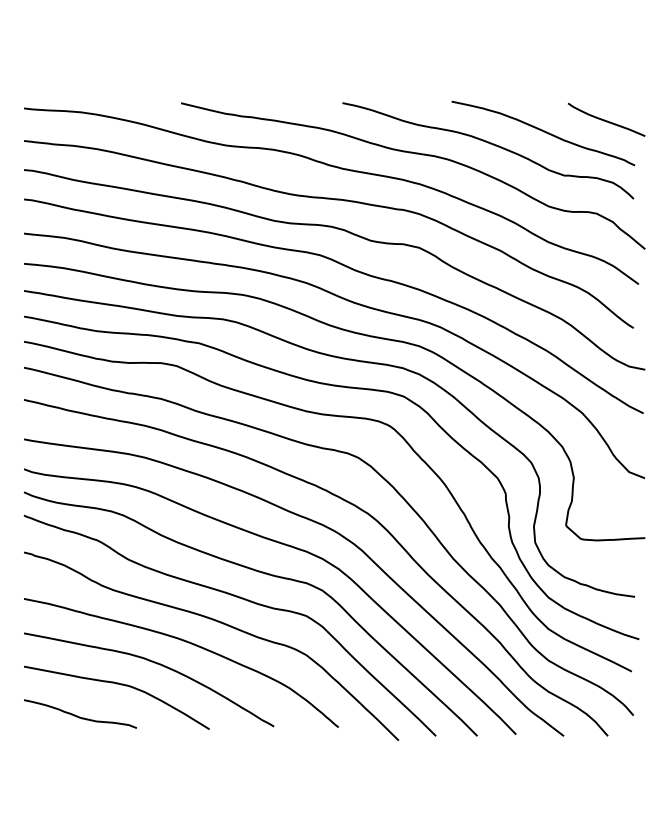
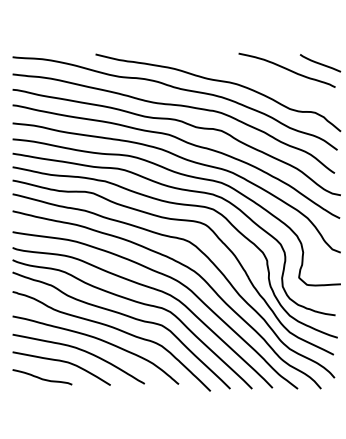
curve: (493, 146) -> (260, 77), removed

